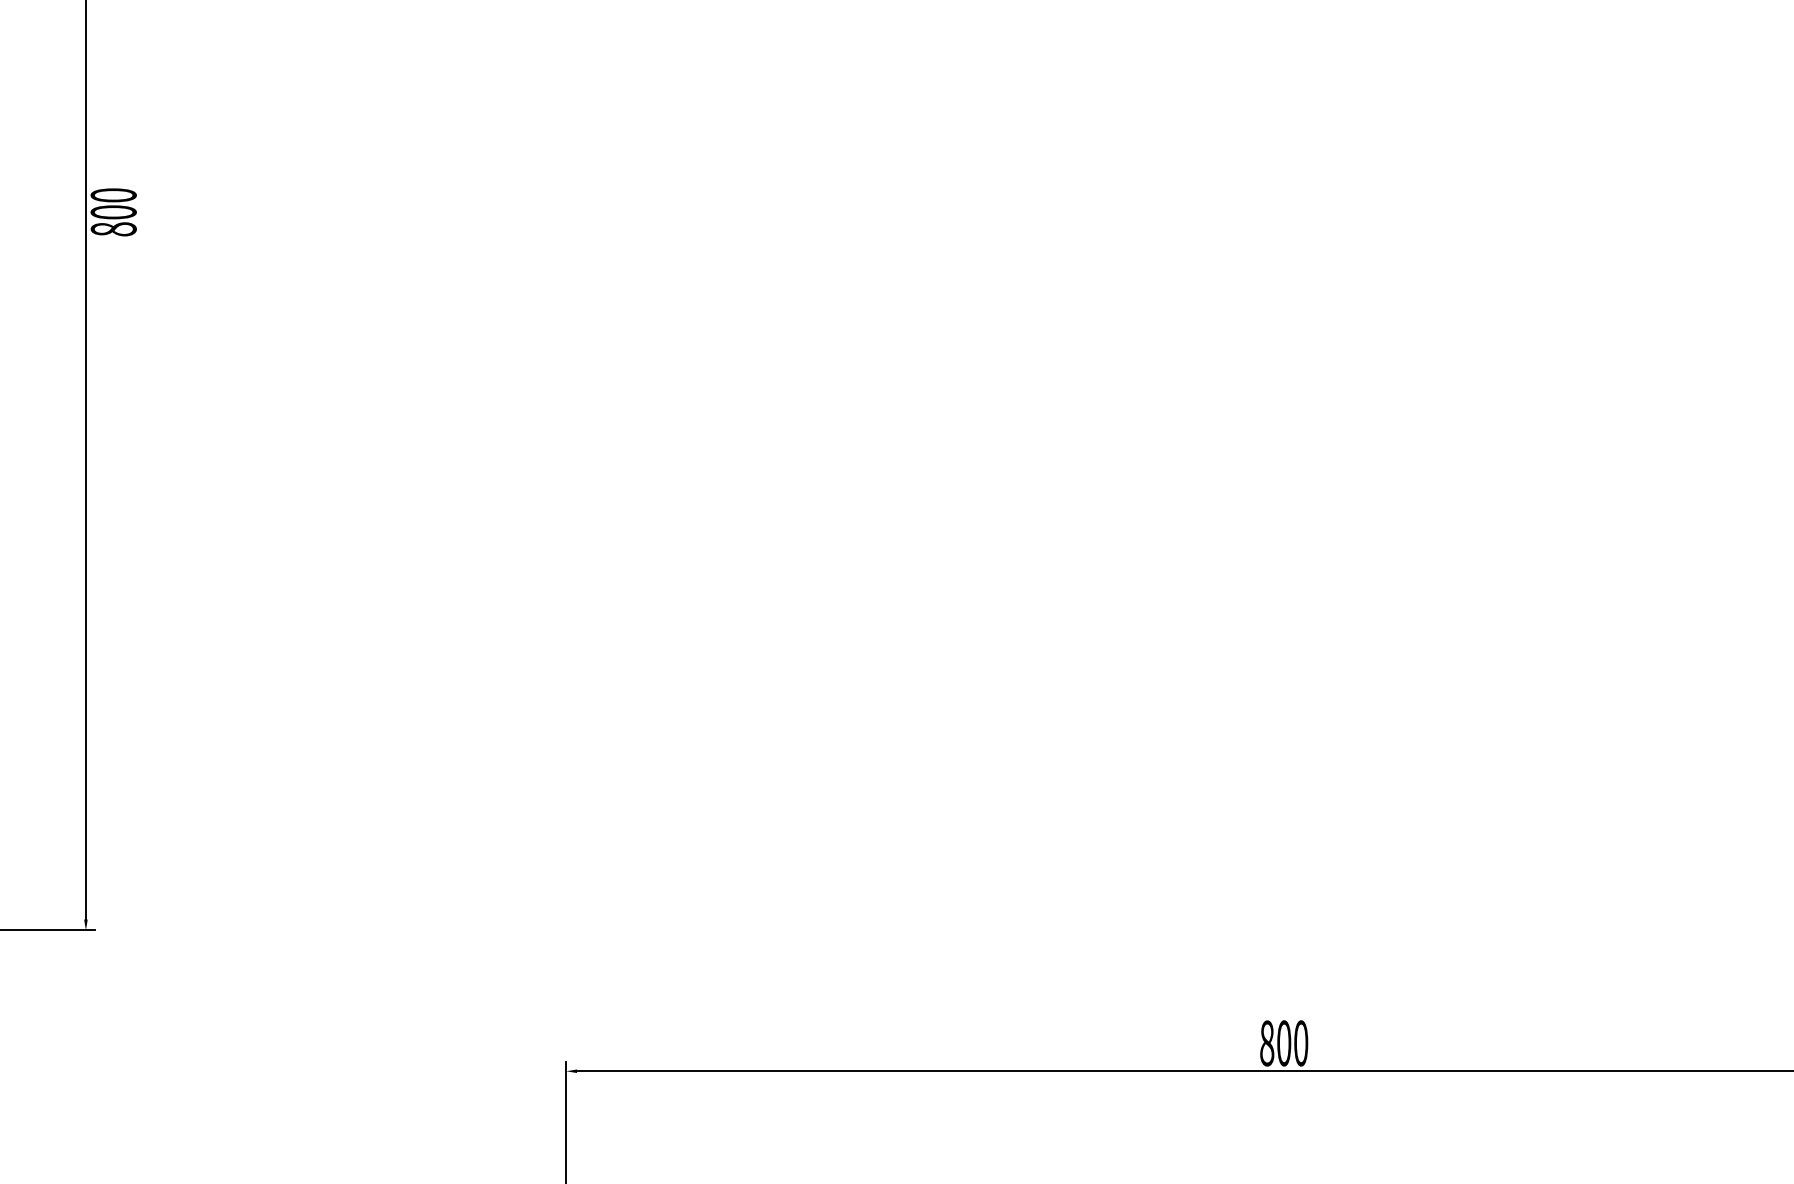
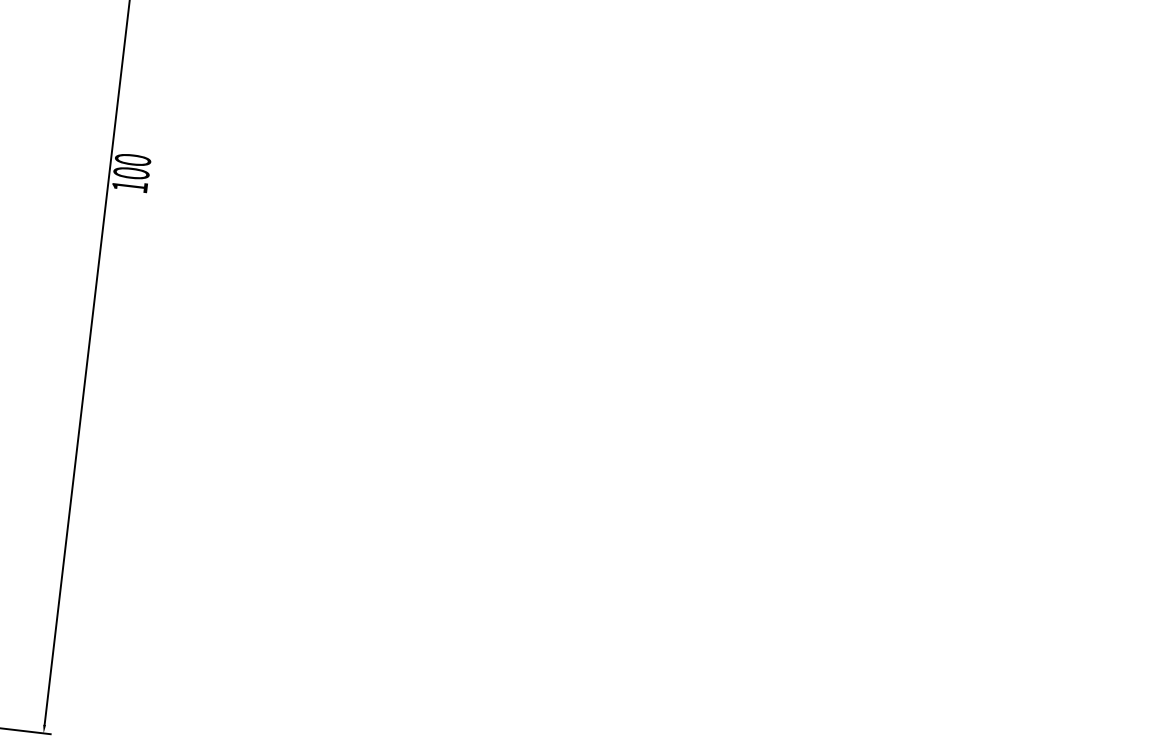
text: (113, 229) -> (129, 186), 800 -> 100

